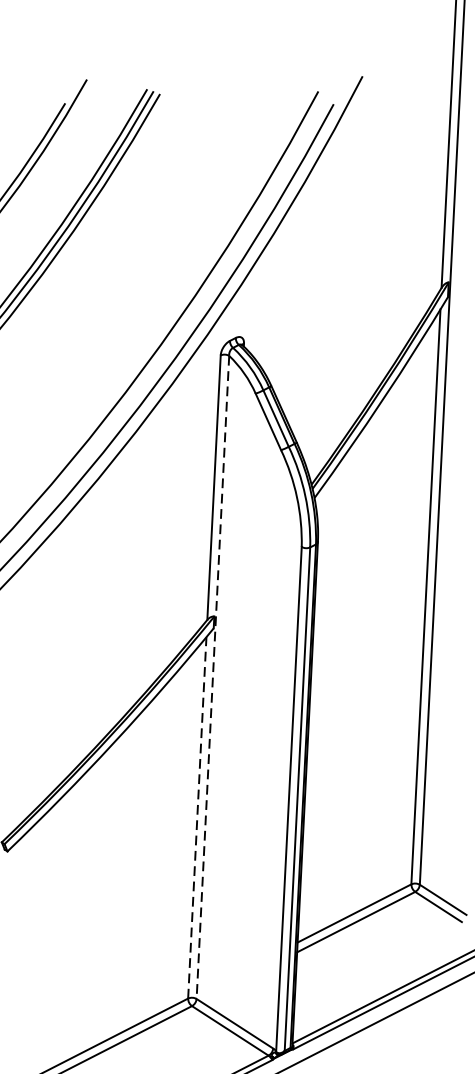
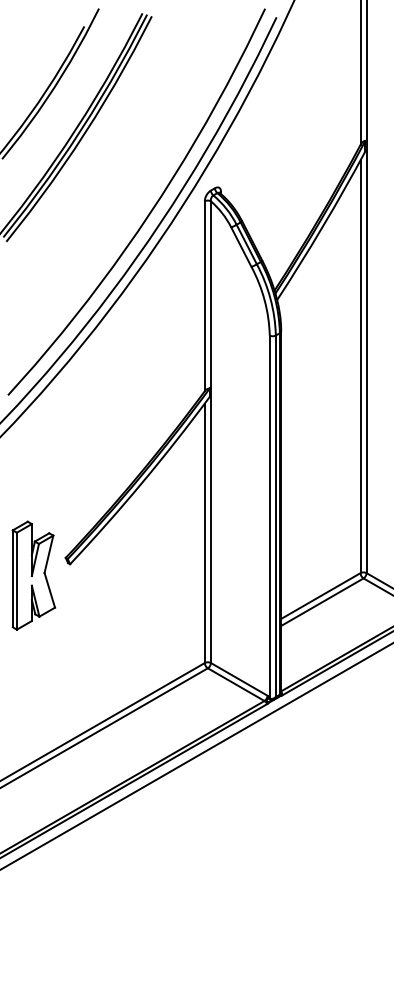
line: (212, 677) -> (210, 432), dashed -> solid
line: (196, 818) -> (204, 533), dashed -> solid

